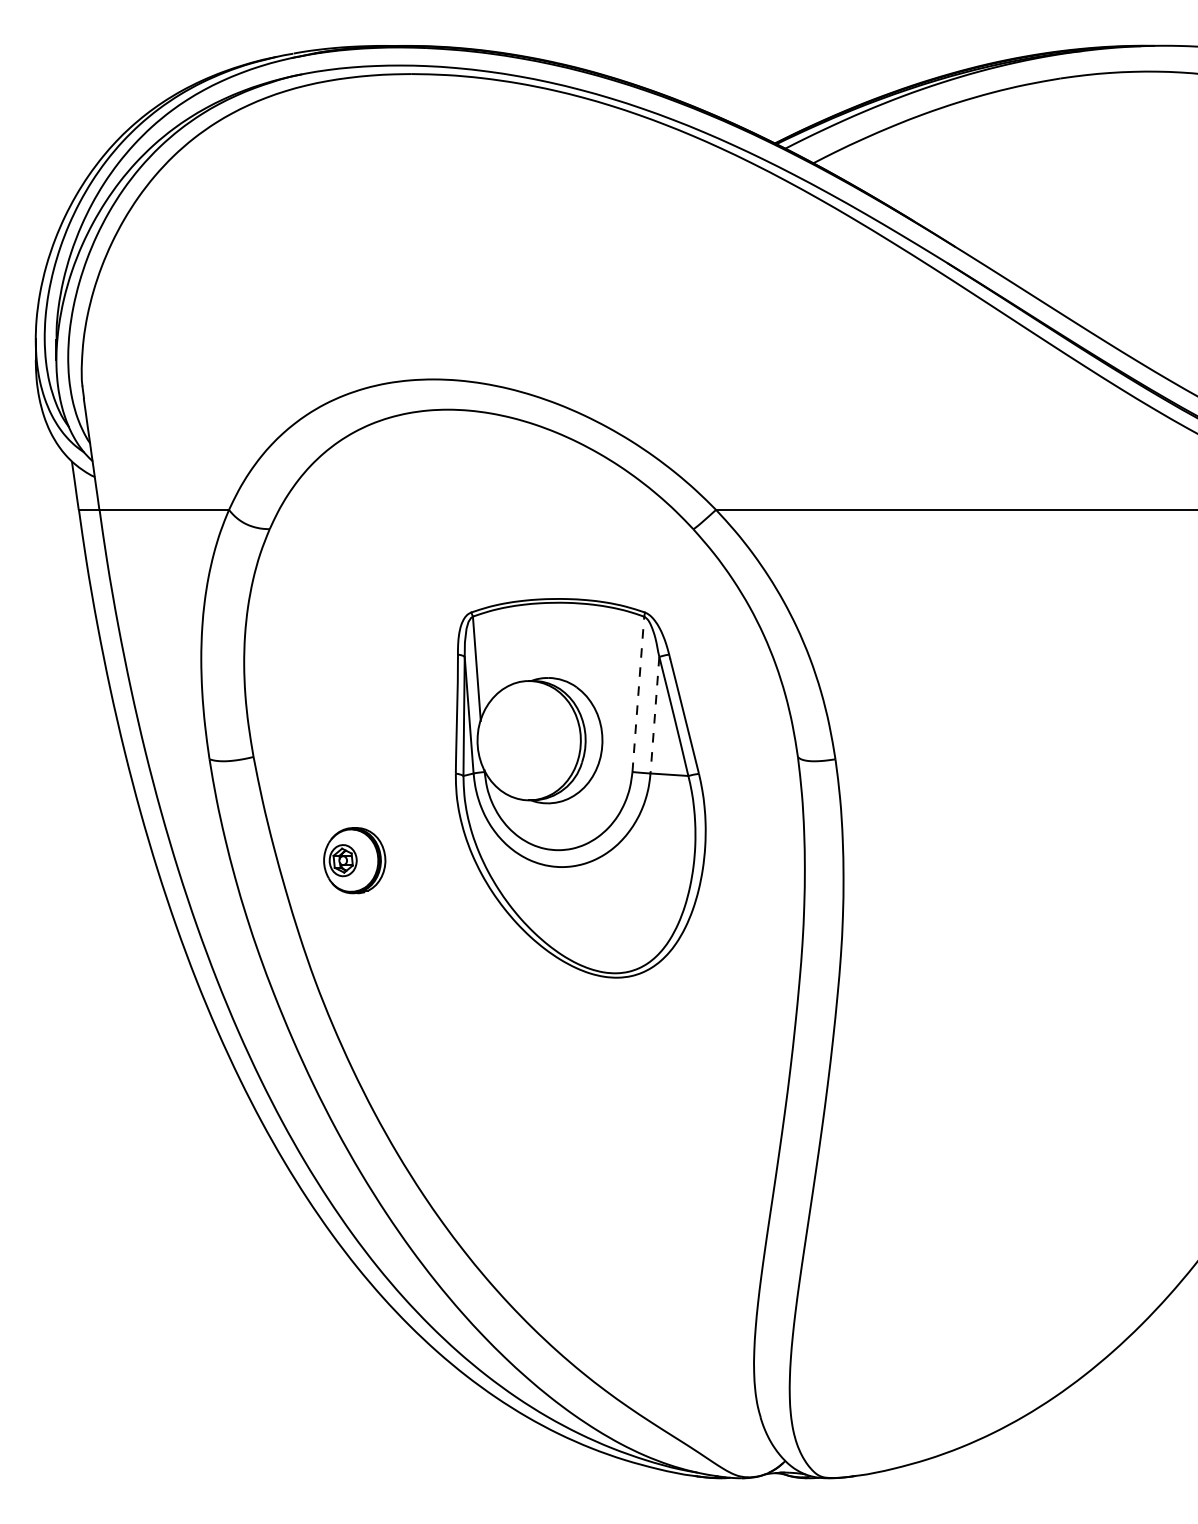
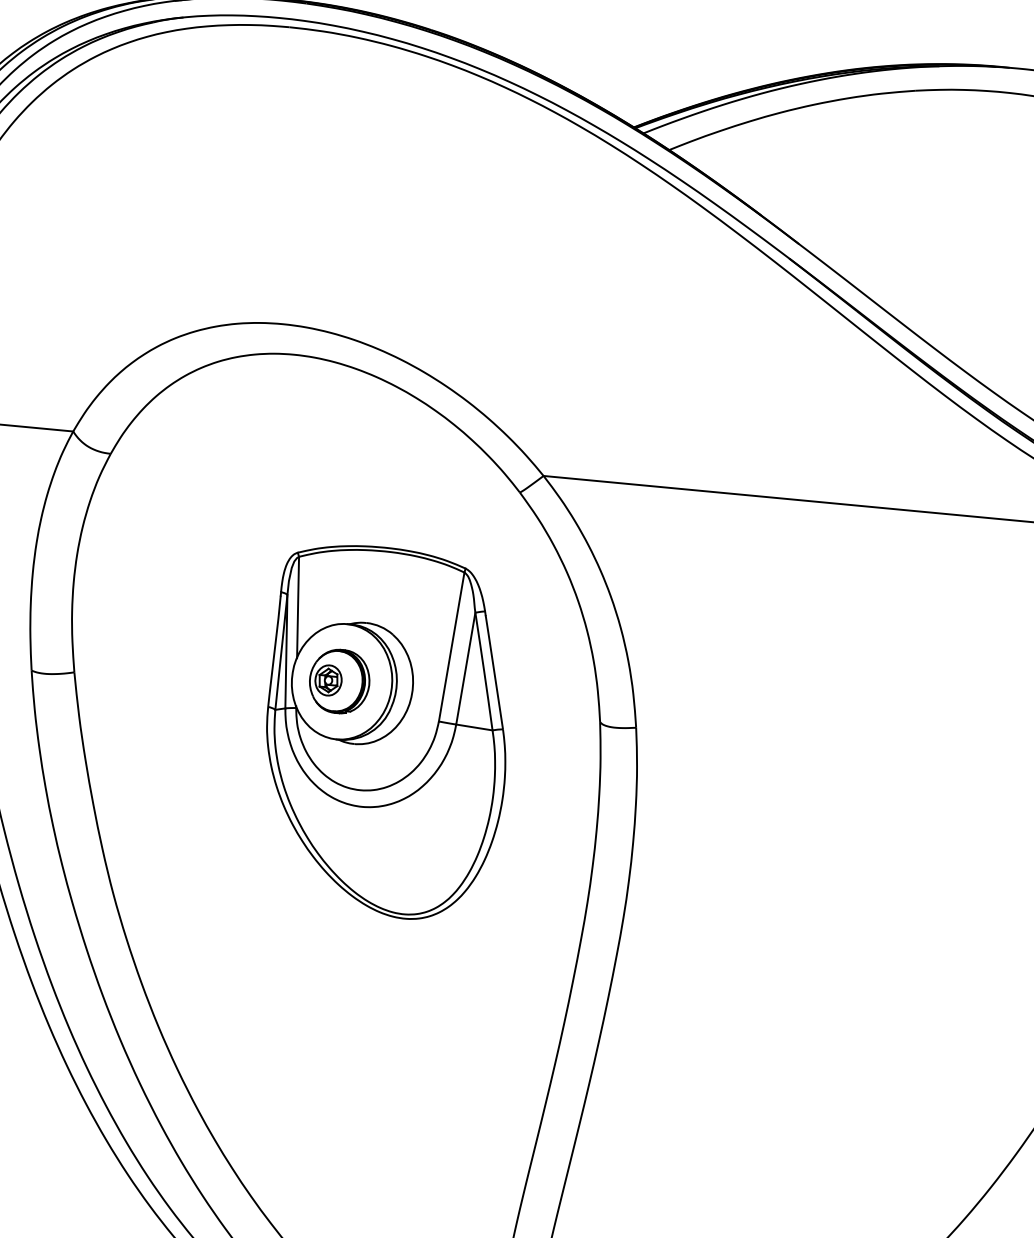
line: (638, 694) -> (451, 647), dashed -> solid
line: (654, 715) -> (465, 668), dashed -> solid
part: (354, 860) -> (339, 681), moved

